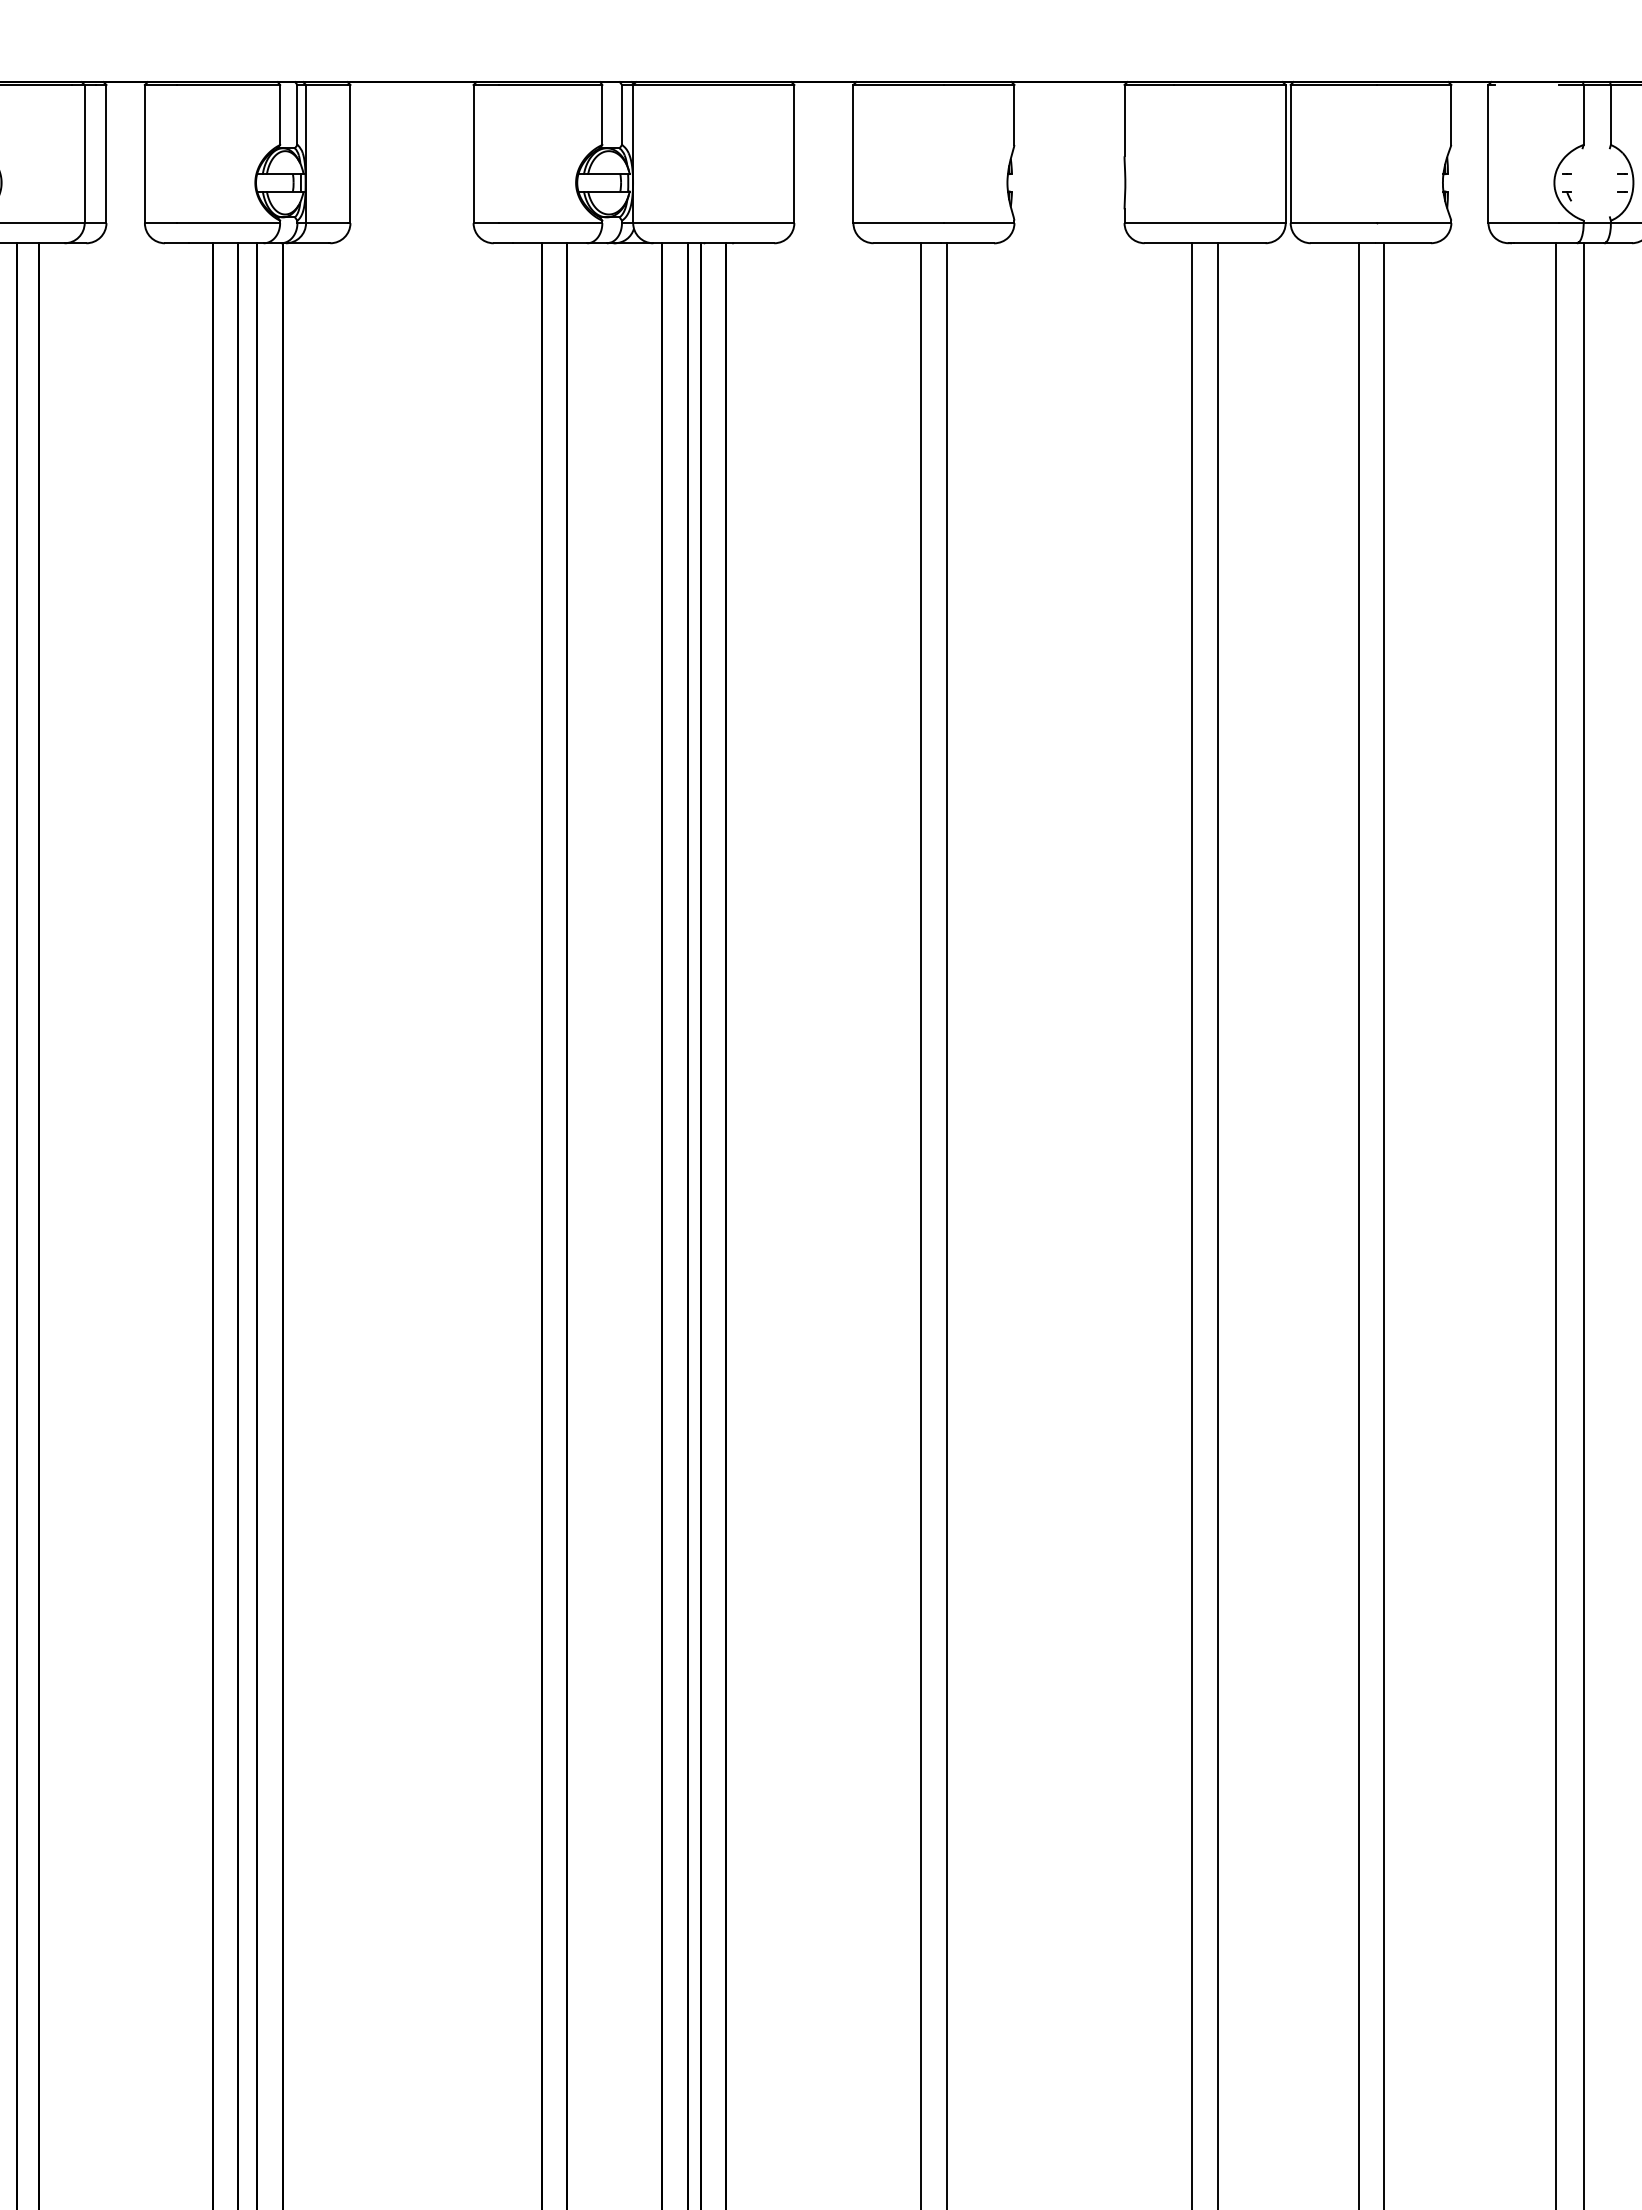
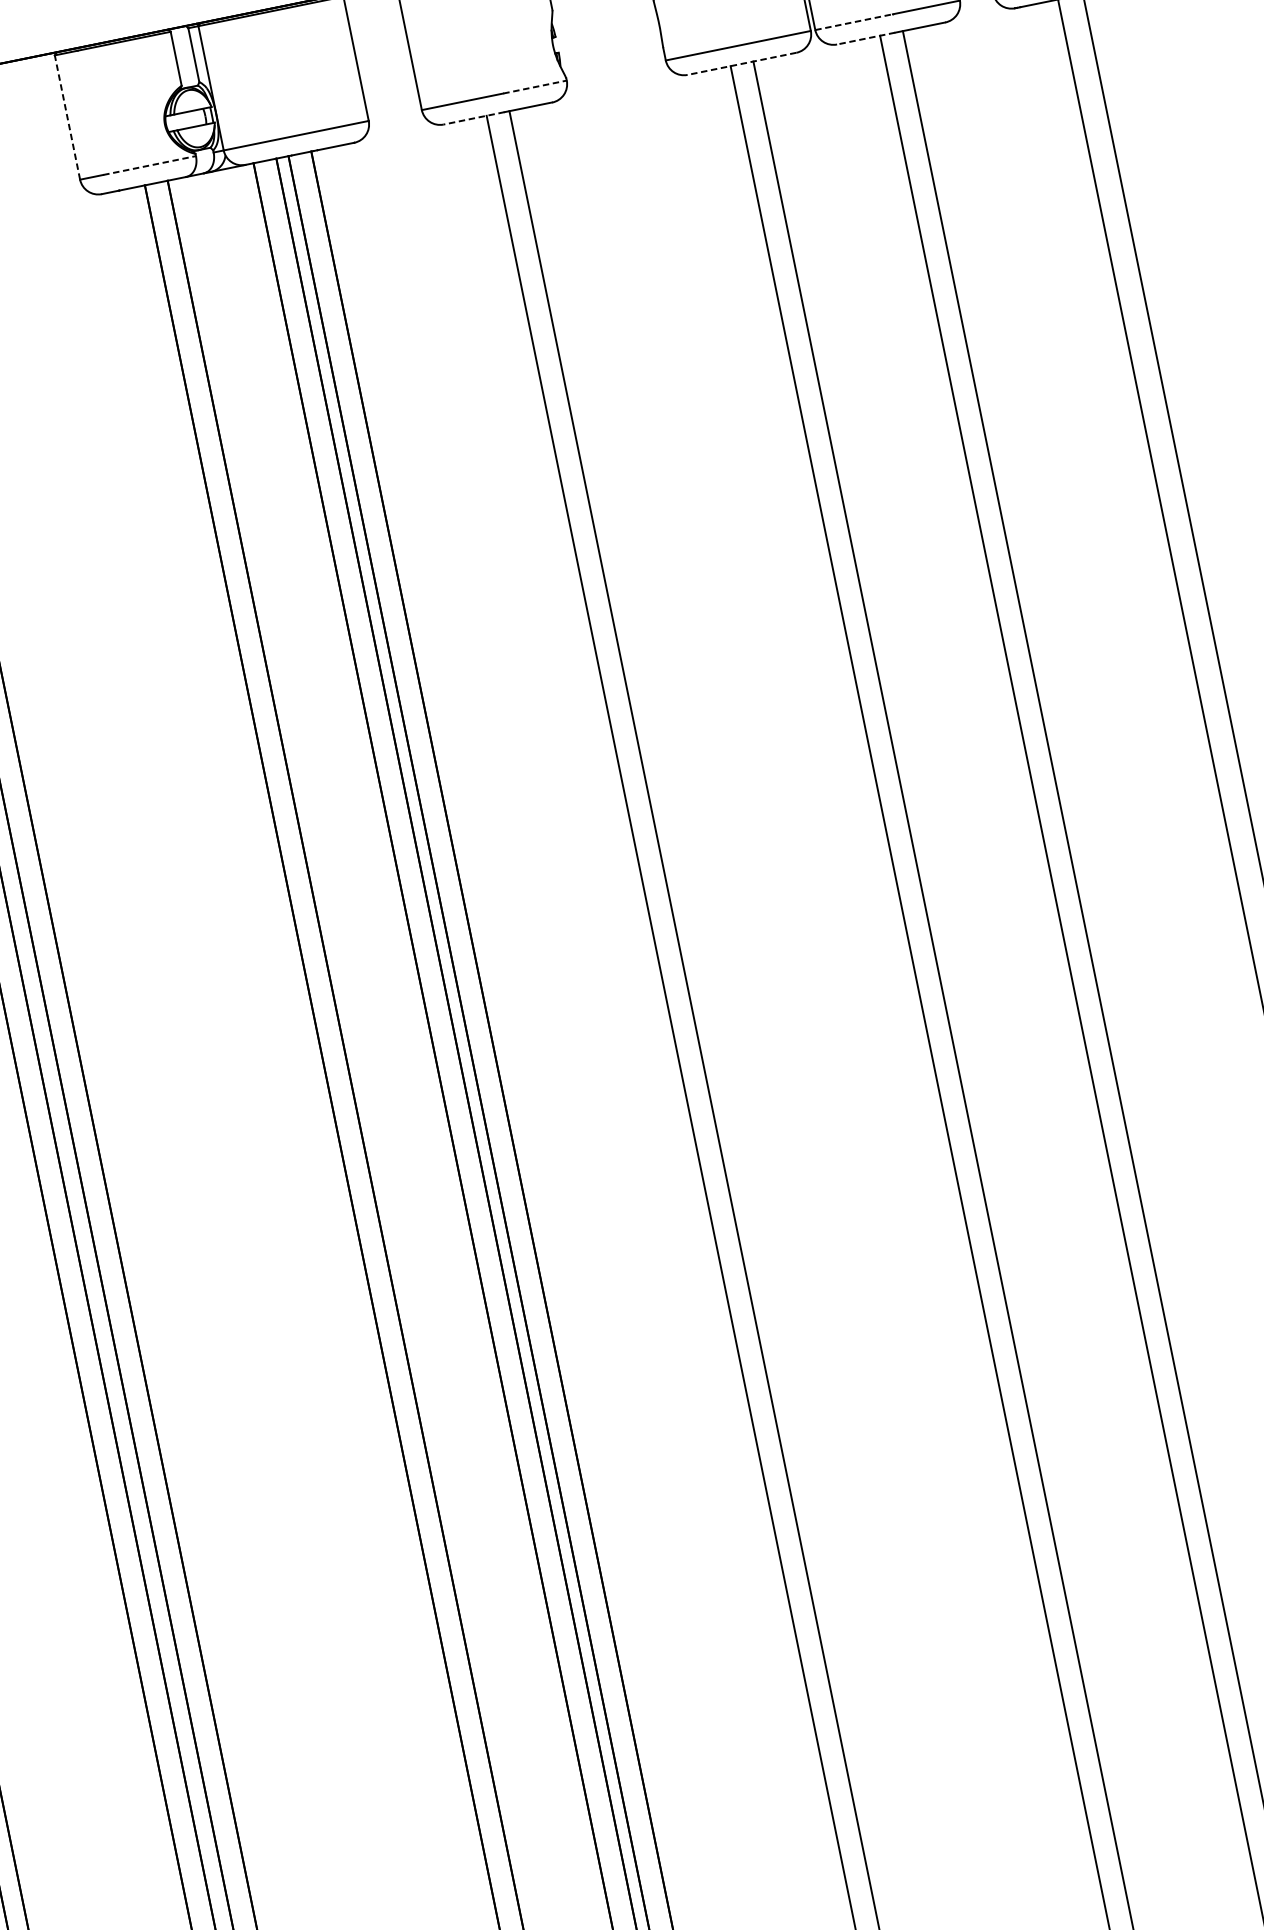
line: (473, 153) -> (67, 117), solid -> dashed
line: (550, 223) -> (149, 165), solid -> dashed
line: (979, 223) -> (535, 87), solid -> dashed
line: (1334, 223) -> (854, 22), solid -> dashed
line: (907, 243) -> (474, 118), solid -> dashed
line: (1204, 243) -> (741, 64), solid -> dashed
line: (1342, 243) -> (865, 38), solid -> dashed

